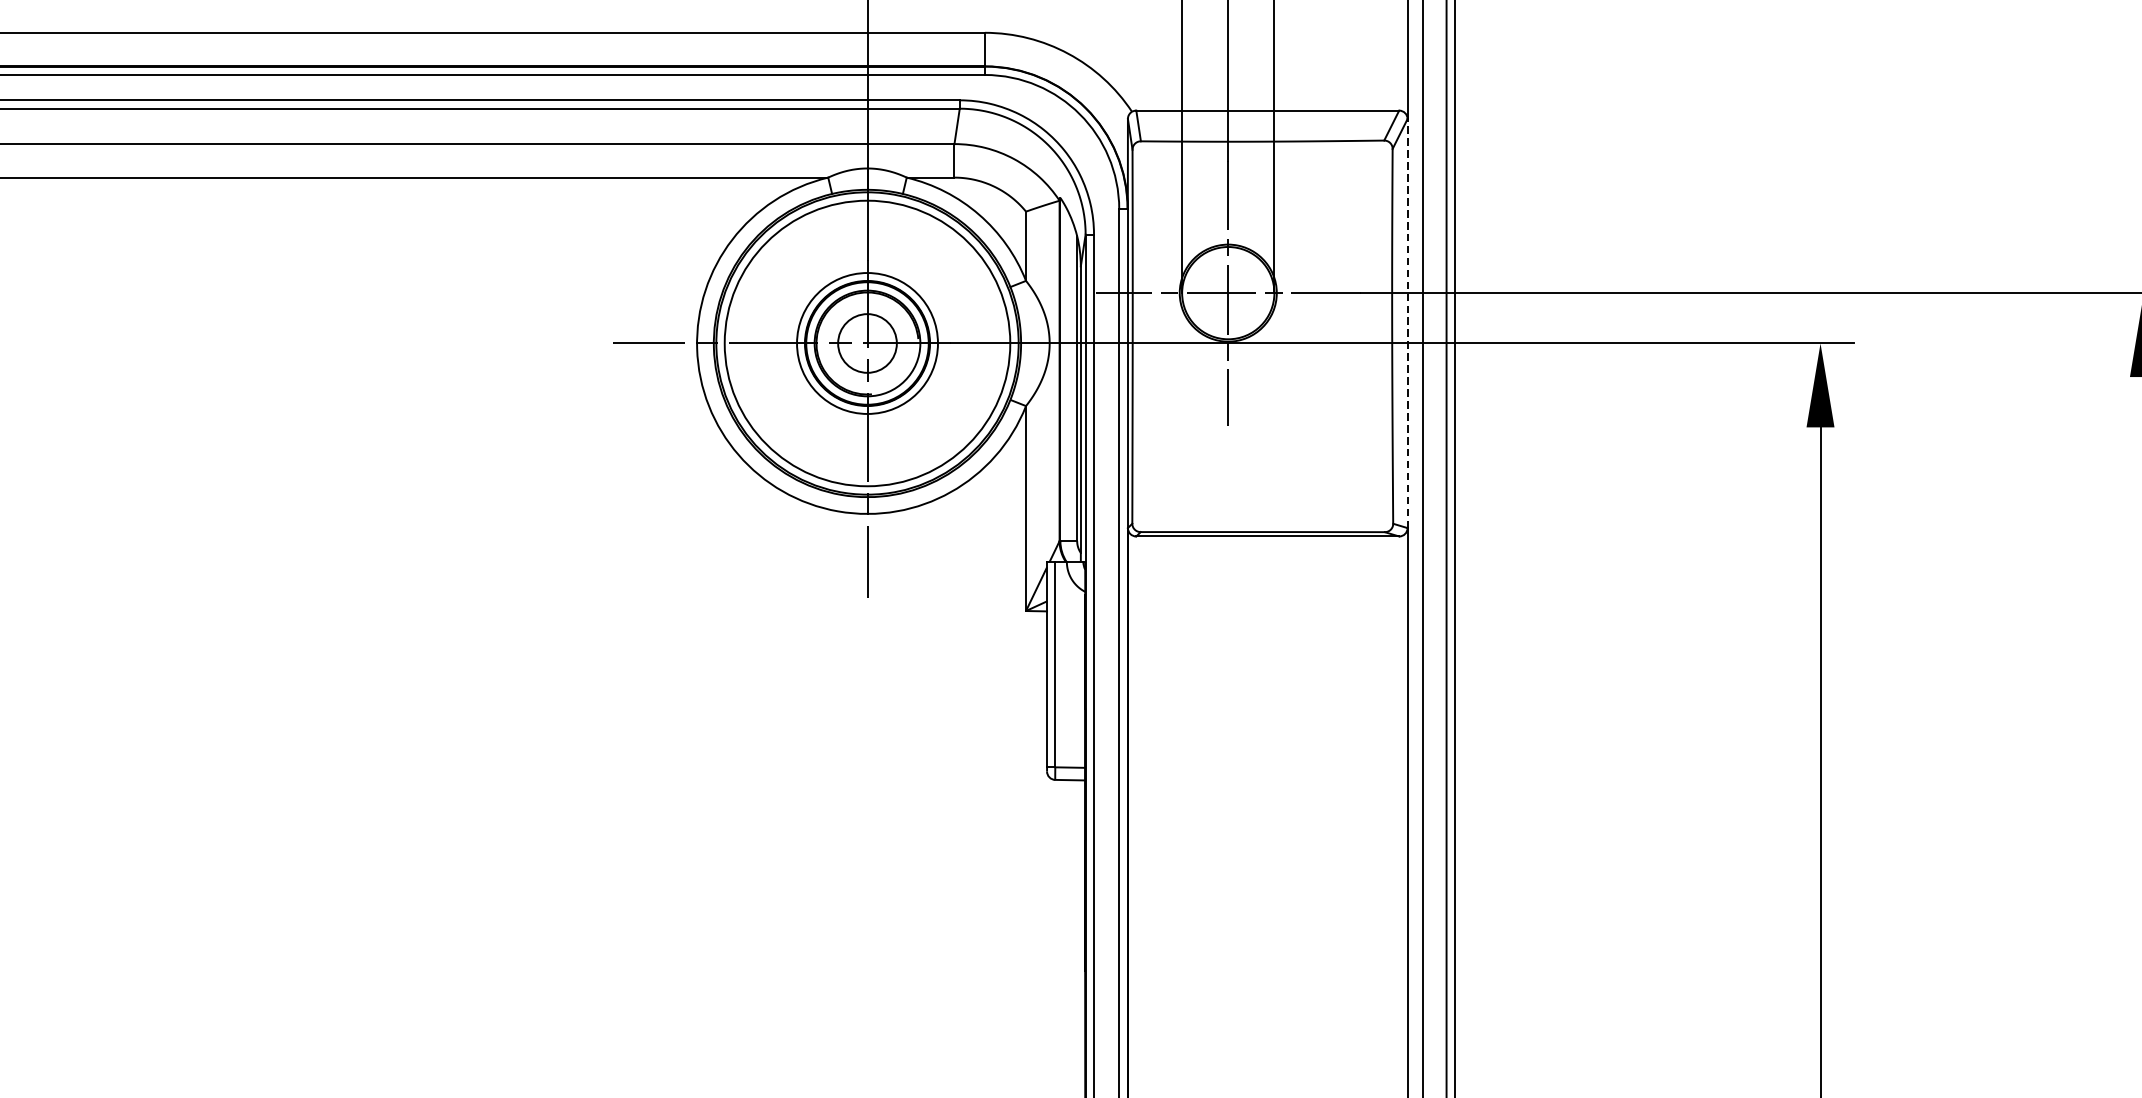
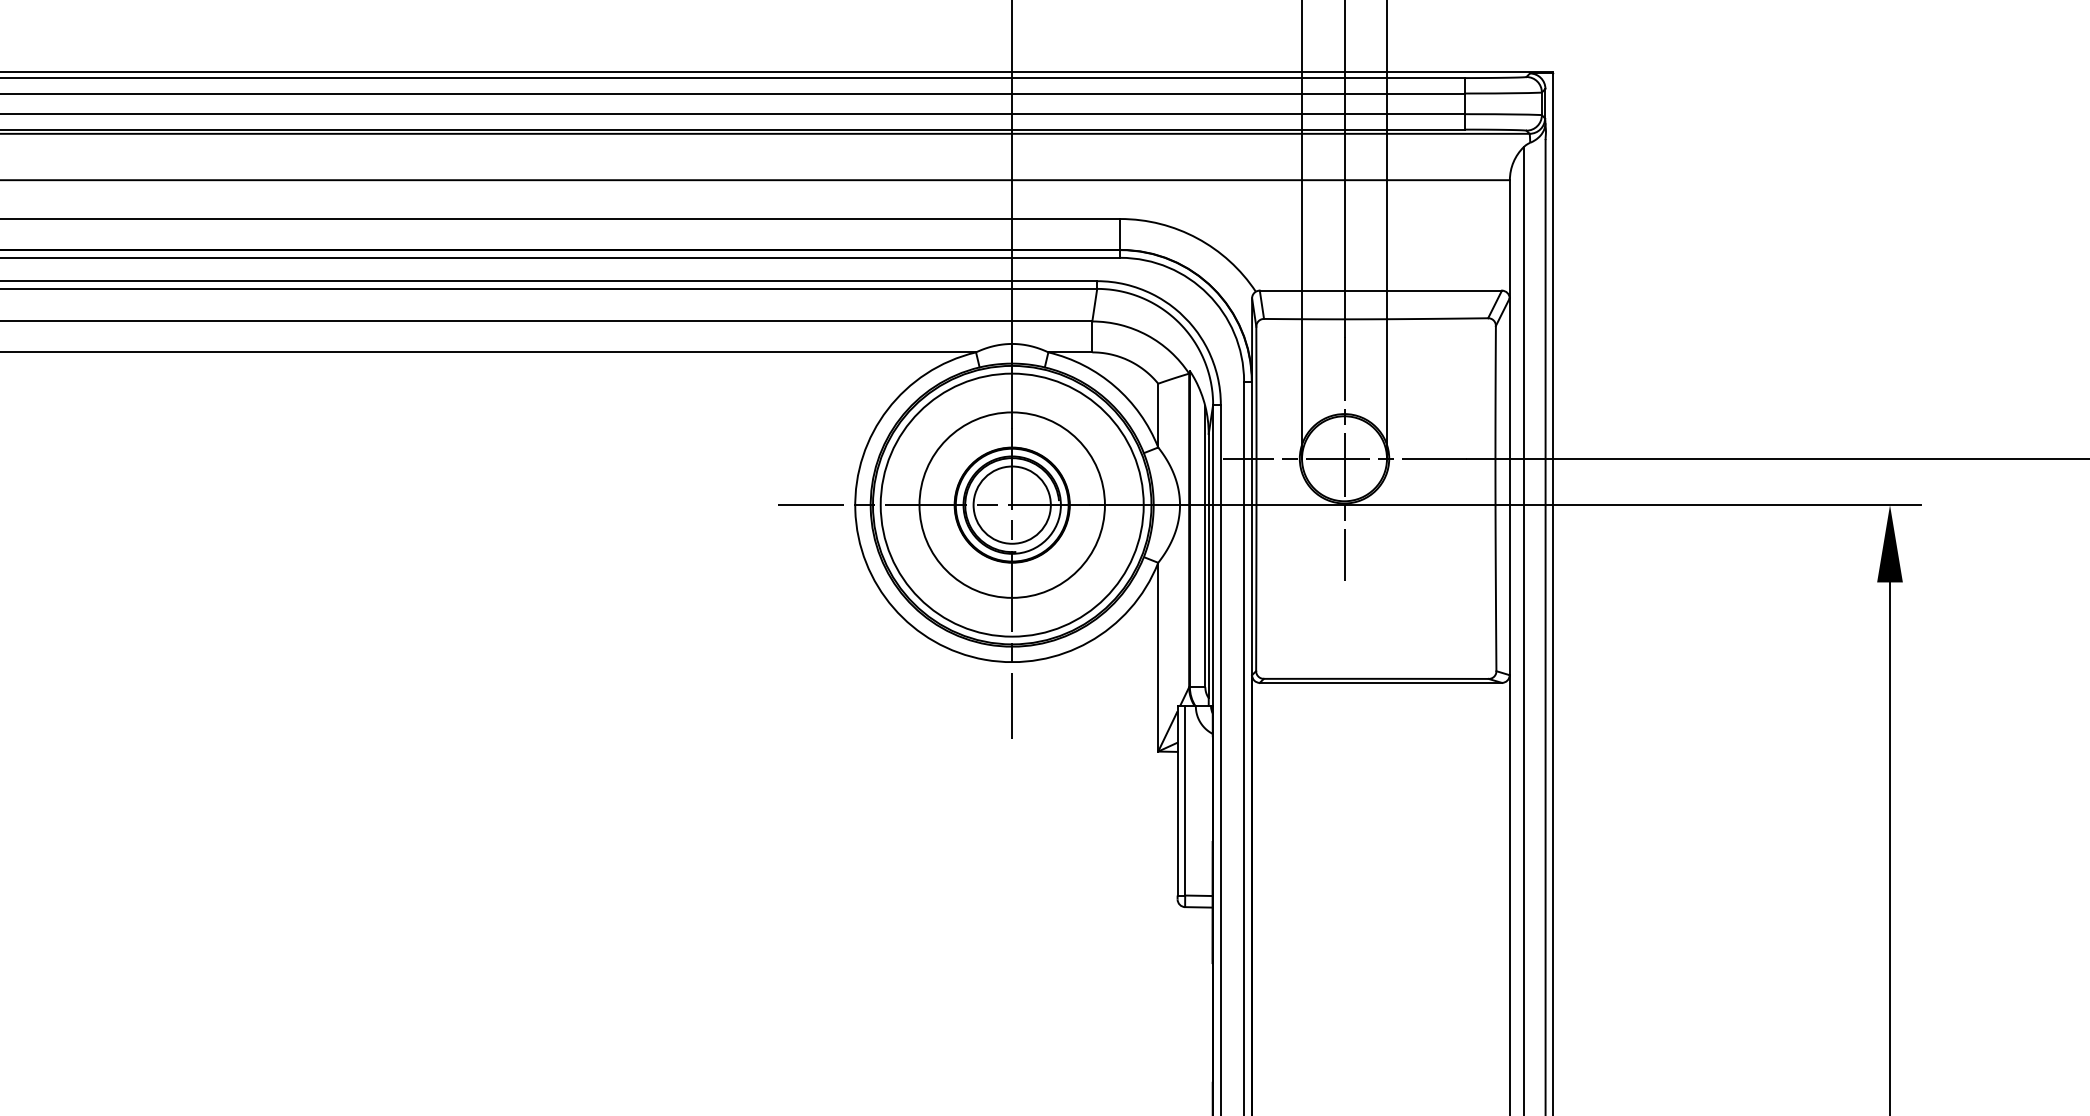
line: (1407, 323) -> (1509, 486), dashed -> solid
circle: (866, 342) -> (1011, 504), size x1.43
circle: (866, 342) -> (1011, 504), size x1.43

